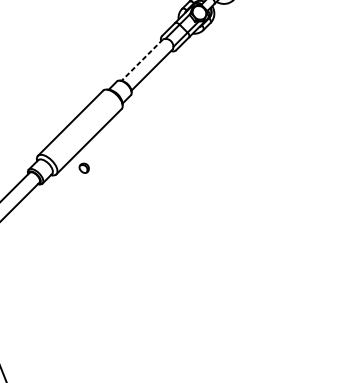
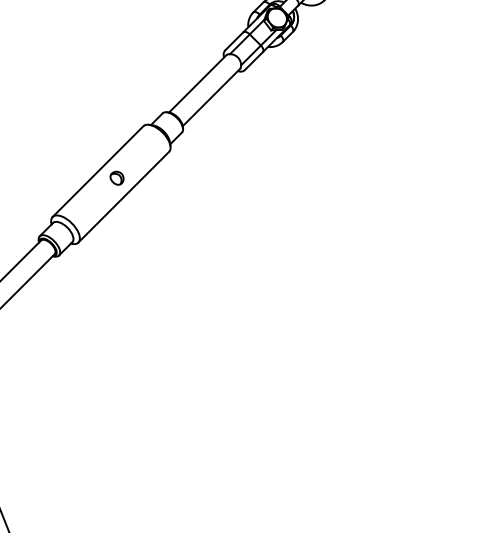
line: (142, 59) -> (197, 83), dashed -> solid
part: (83, 167) -> (116, 177), moved

